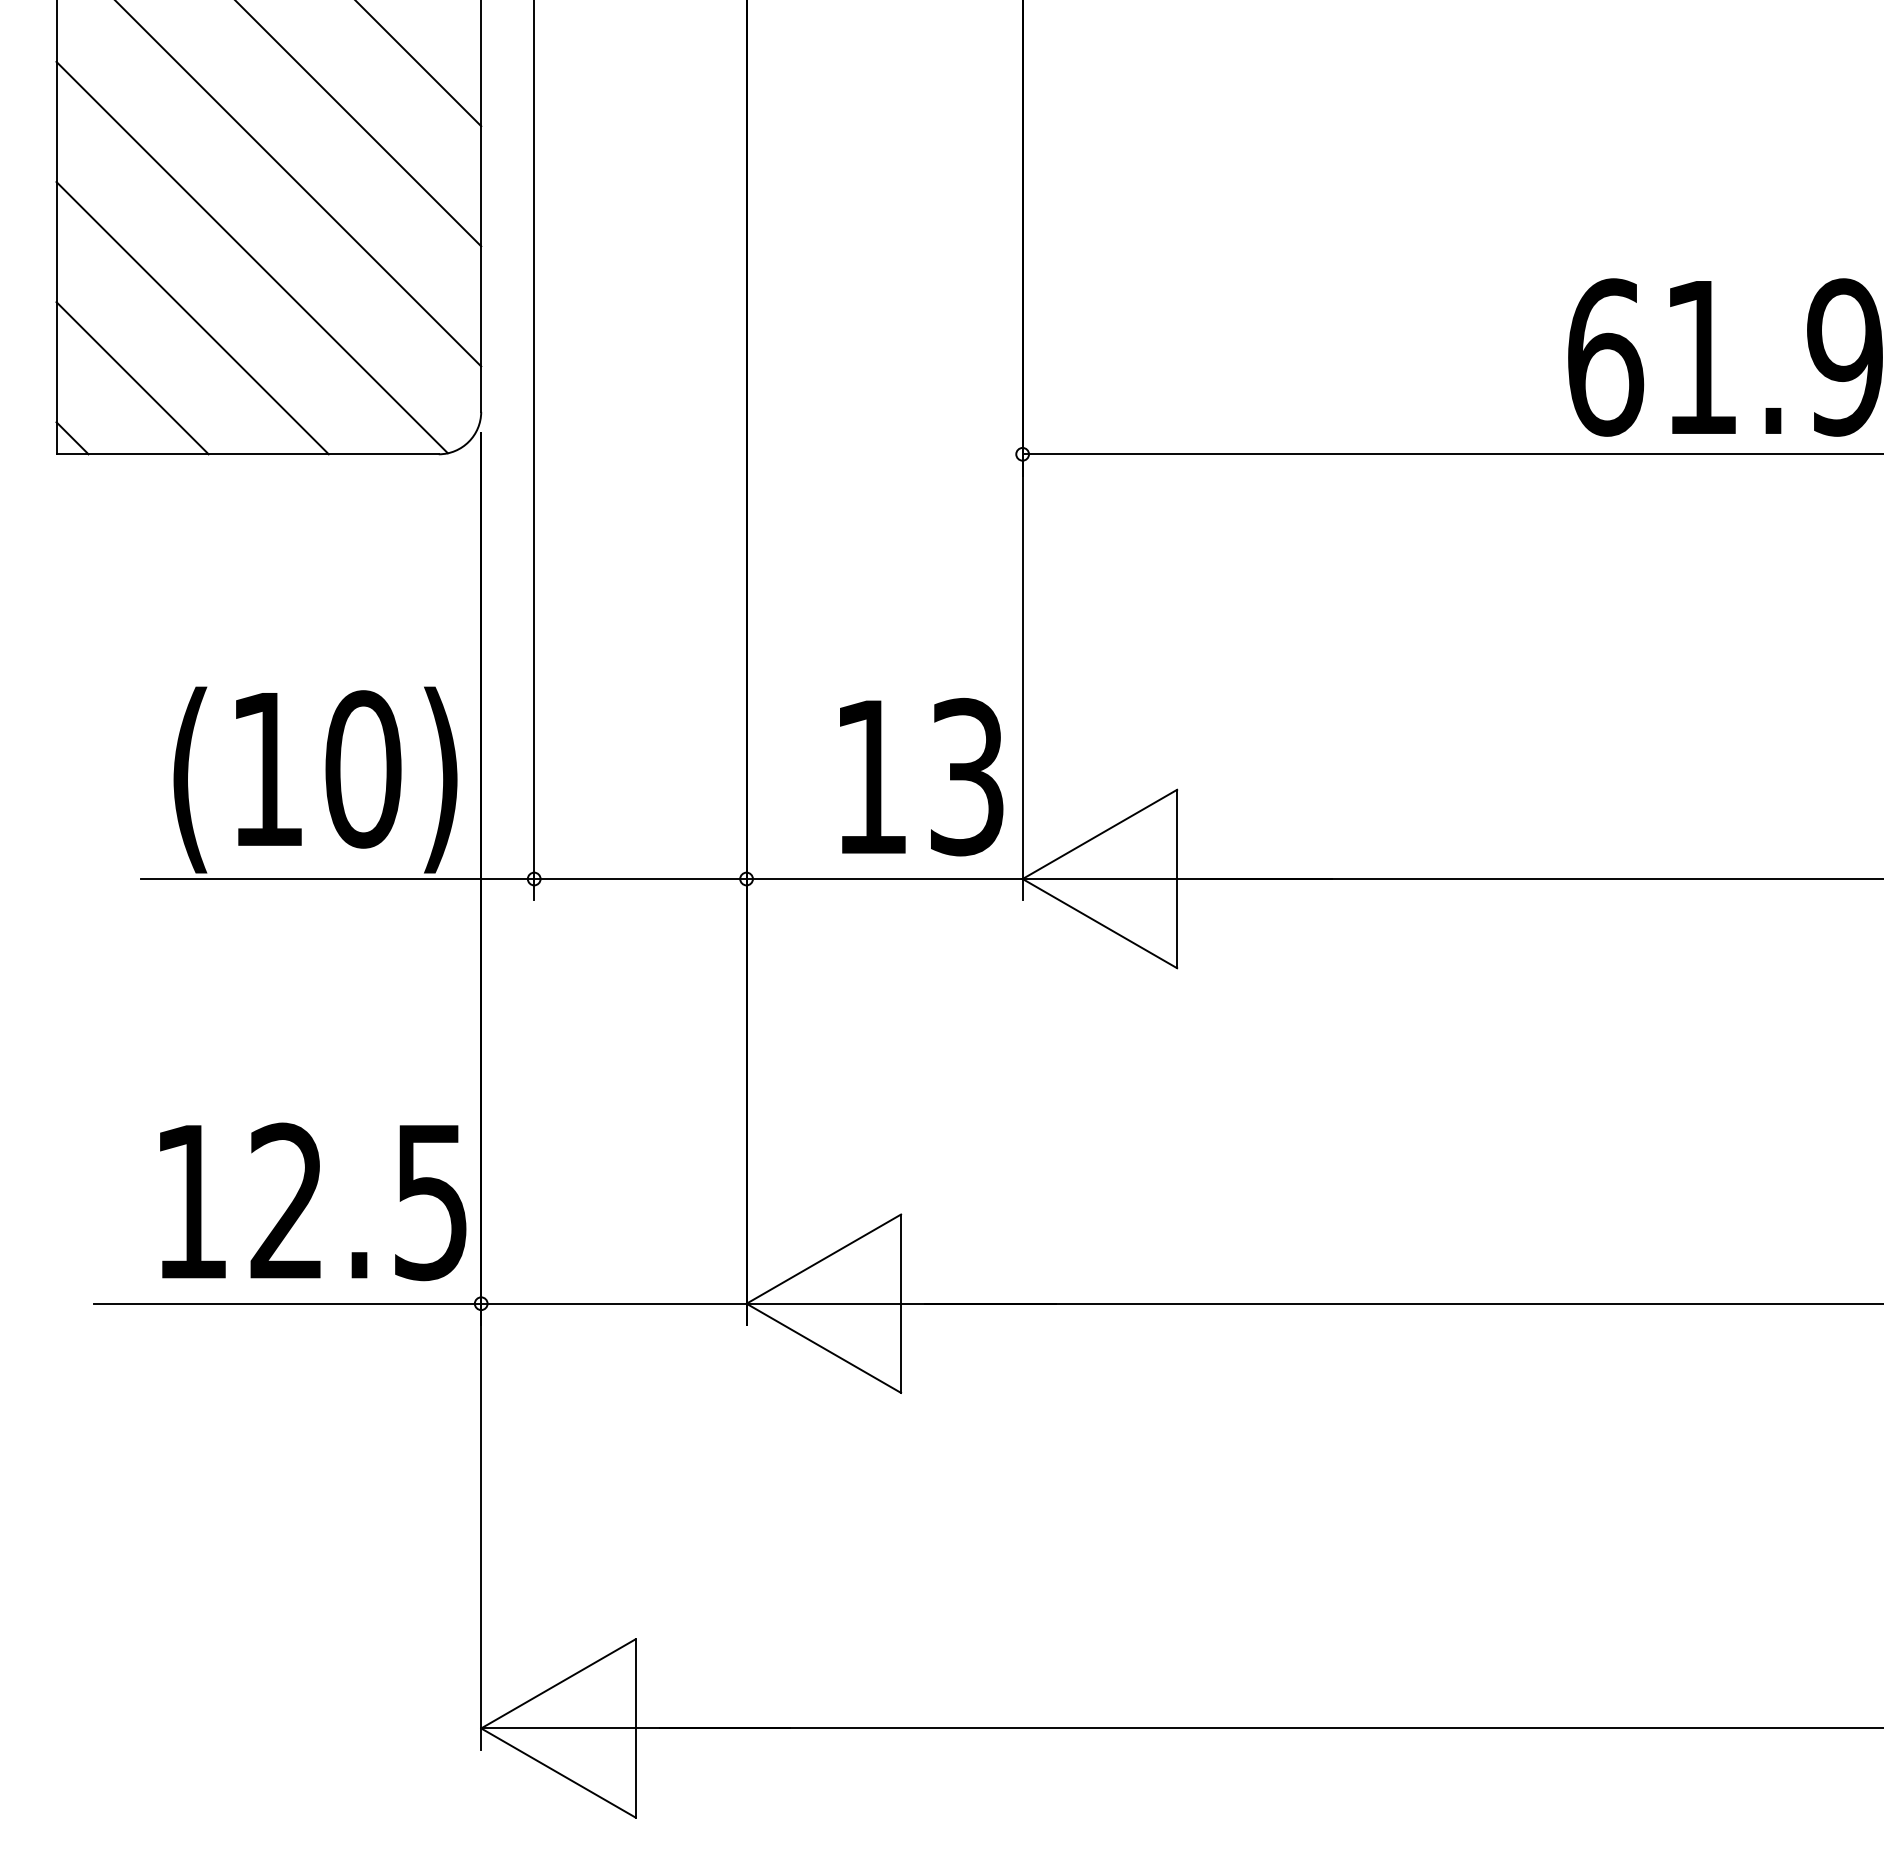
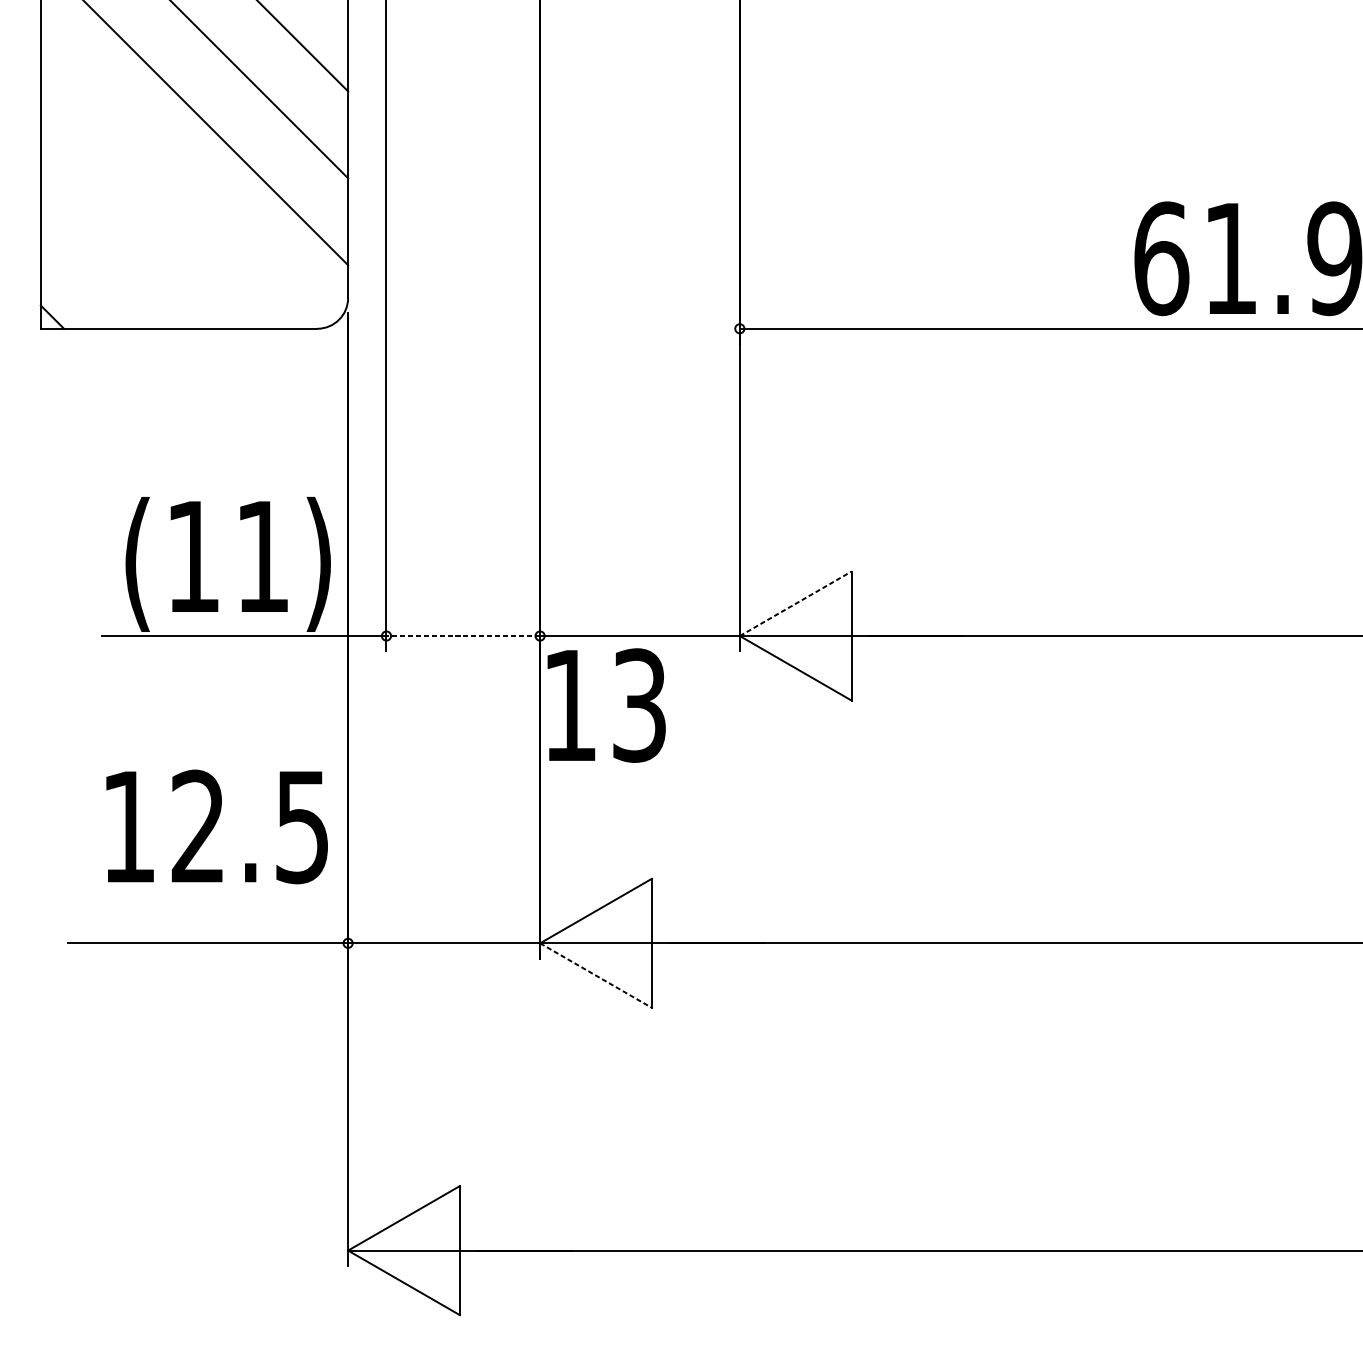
line: (251, 257) -> (181, 186), removed
line: (192, 318) -> (139, 230), removed
line: (132, 378) -> (95, 273), removed
text: (363, 769) -> (262, 556), (10) -> (11)
text: (921, 777) -> (606, 705), moved
line: (1100, 834) -> (796, 603), solid -> dashed
line: (639, 879) -> (462, 636), solid -> dashed
text: (313, 1201) -> (217, 826), moved
line: (824, 1348) -> (596, 975), solid -> dashed

